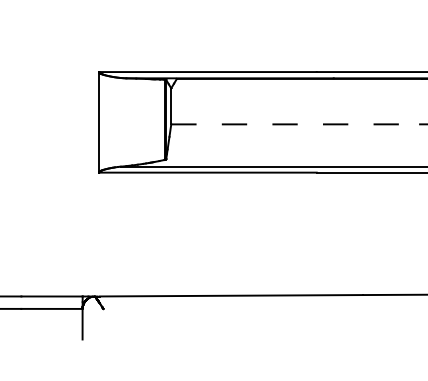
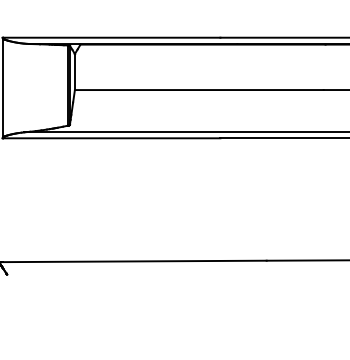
line: (296, 124) -> (200, 90), dashed -> solid

